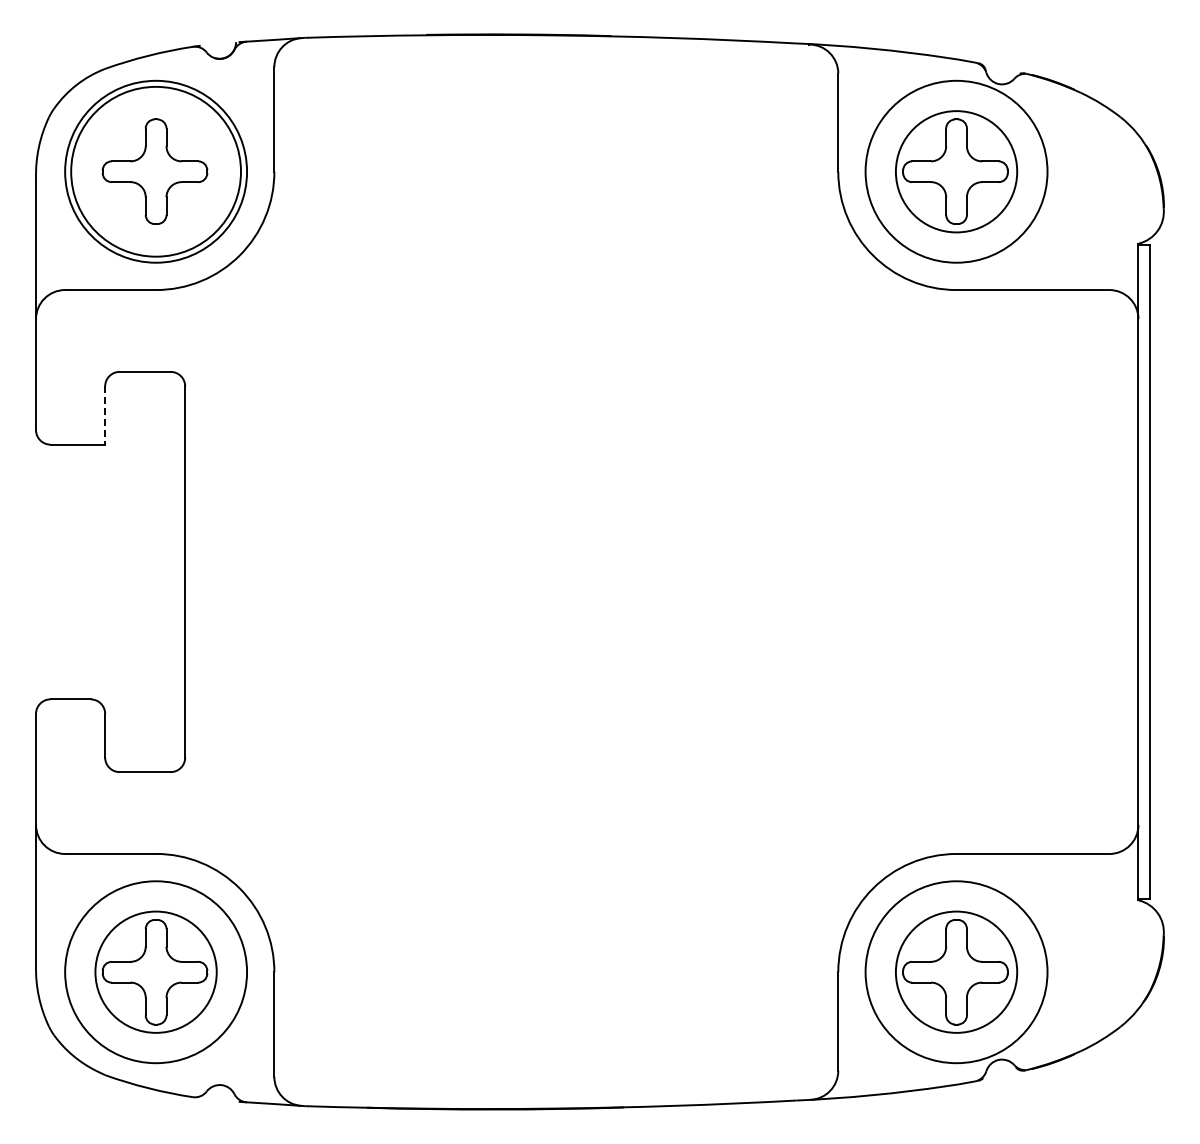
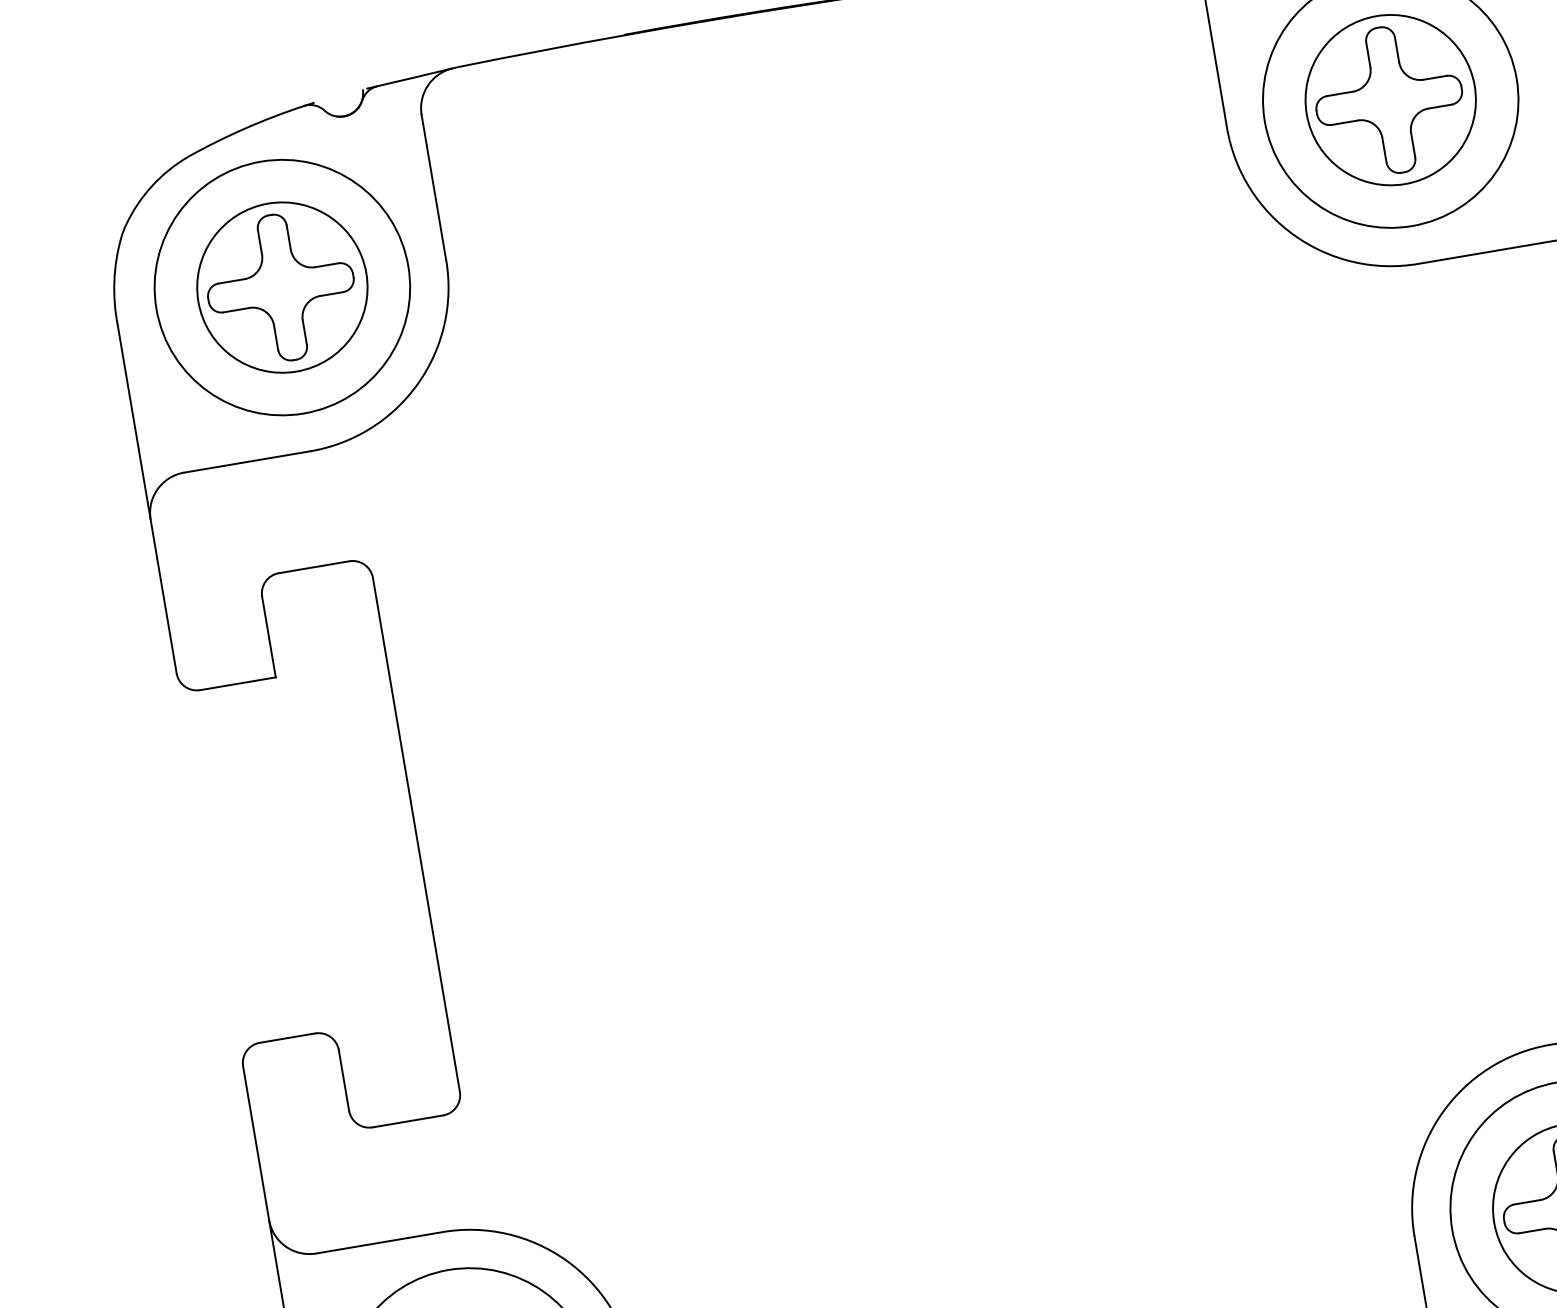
circle: (155, 171) -> (281, 287), size x0.71
line: (105, 416) -> (269, 638), dashed -> solid

